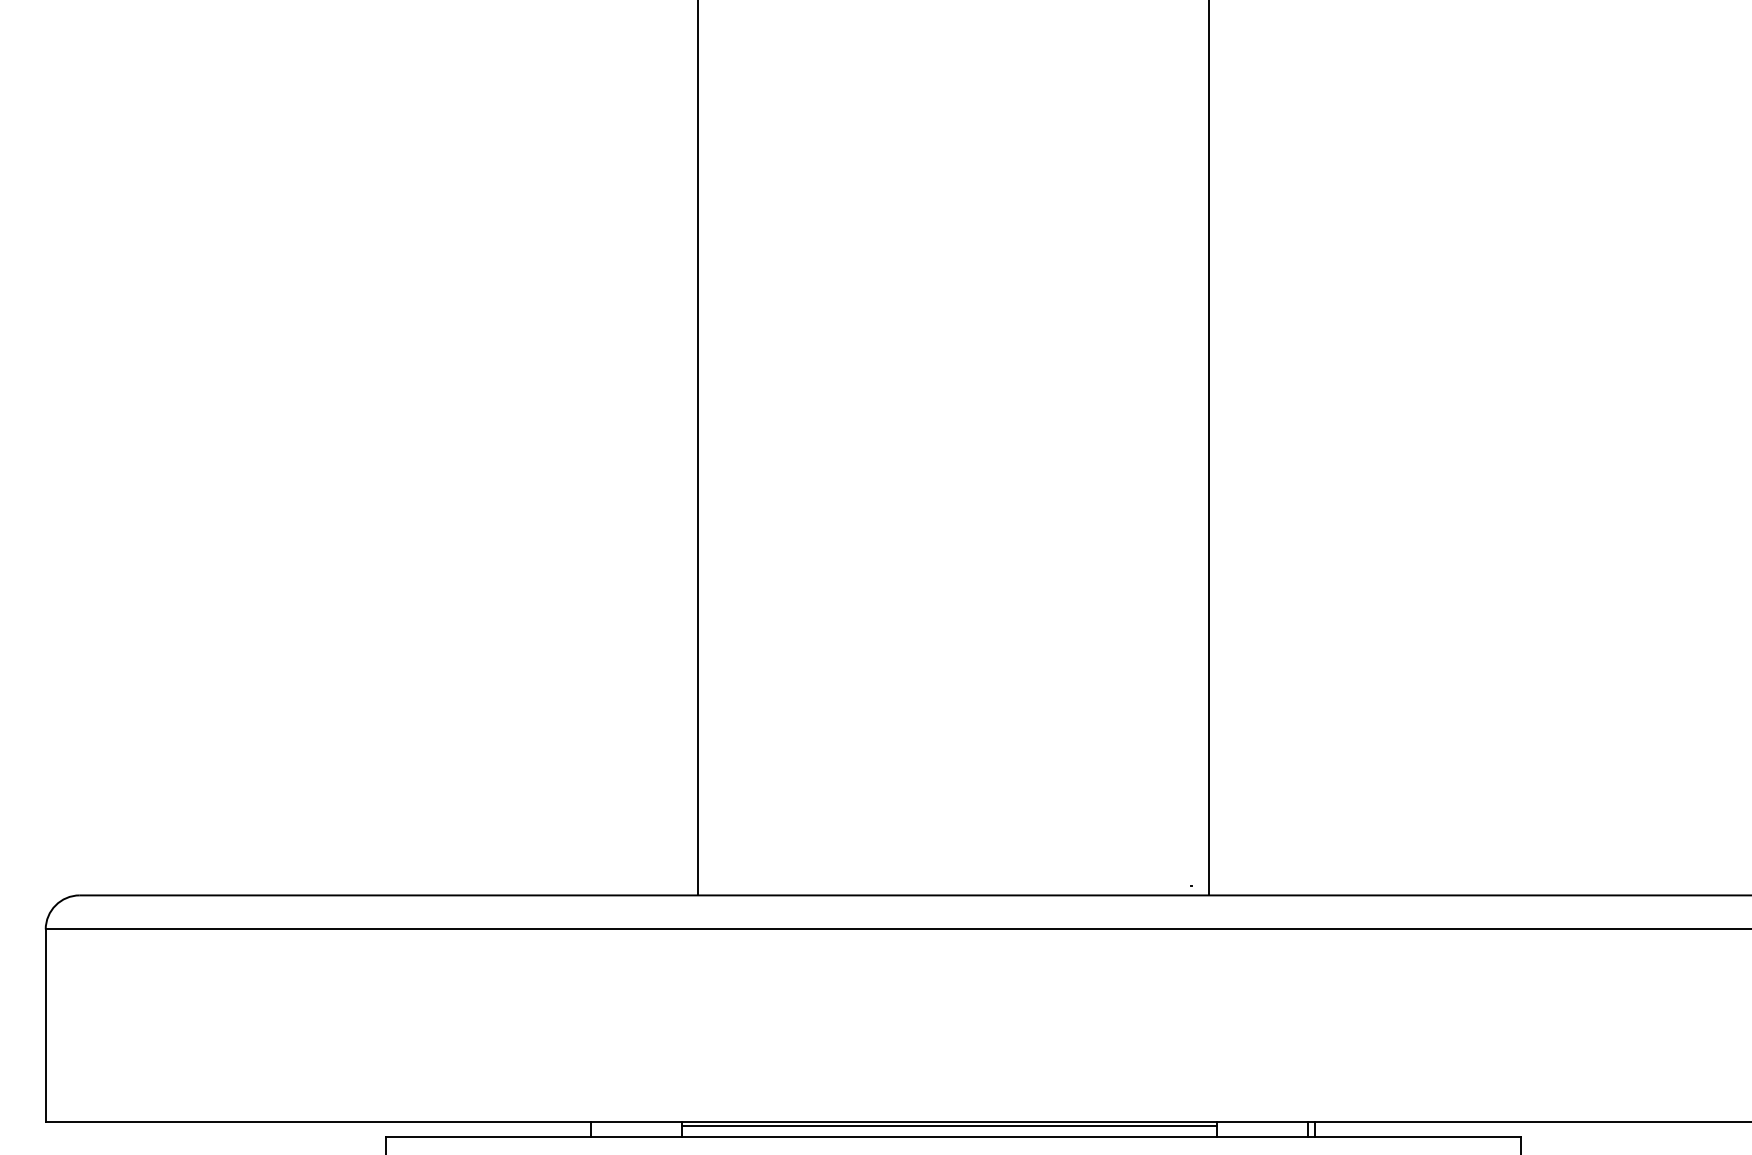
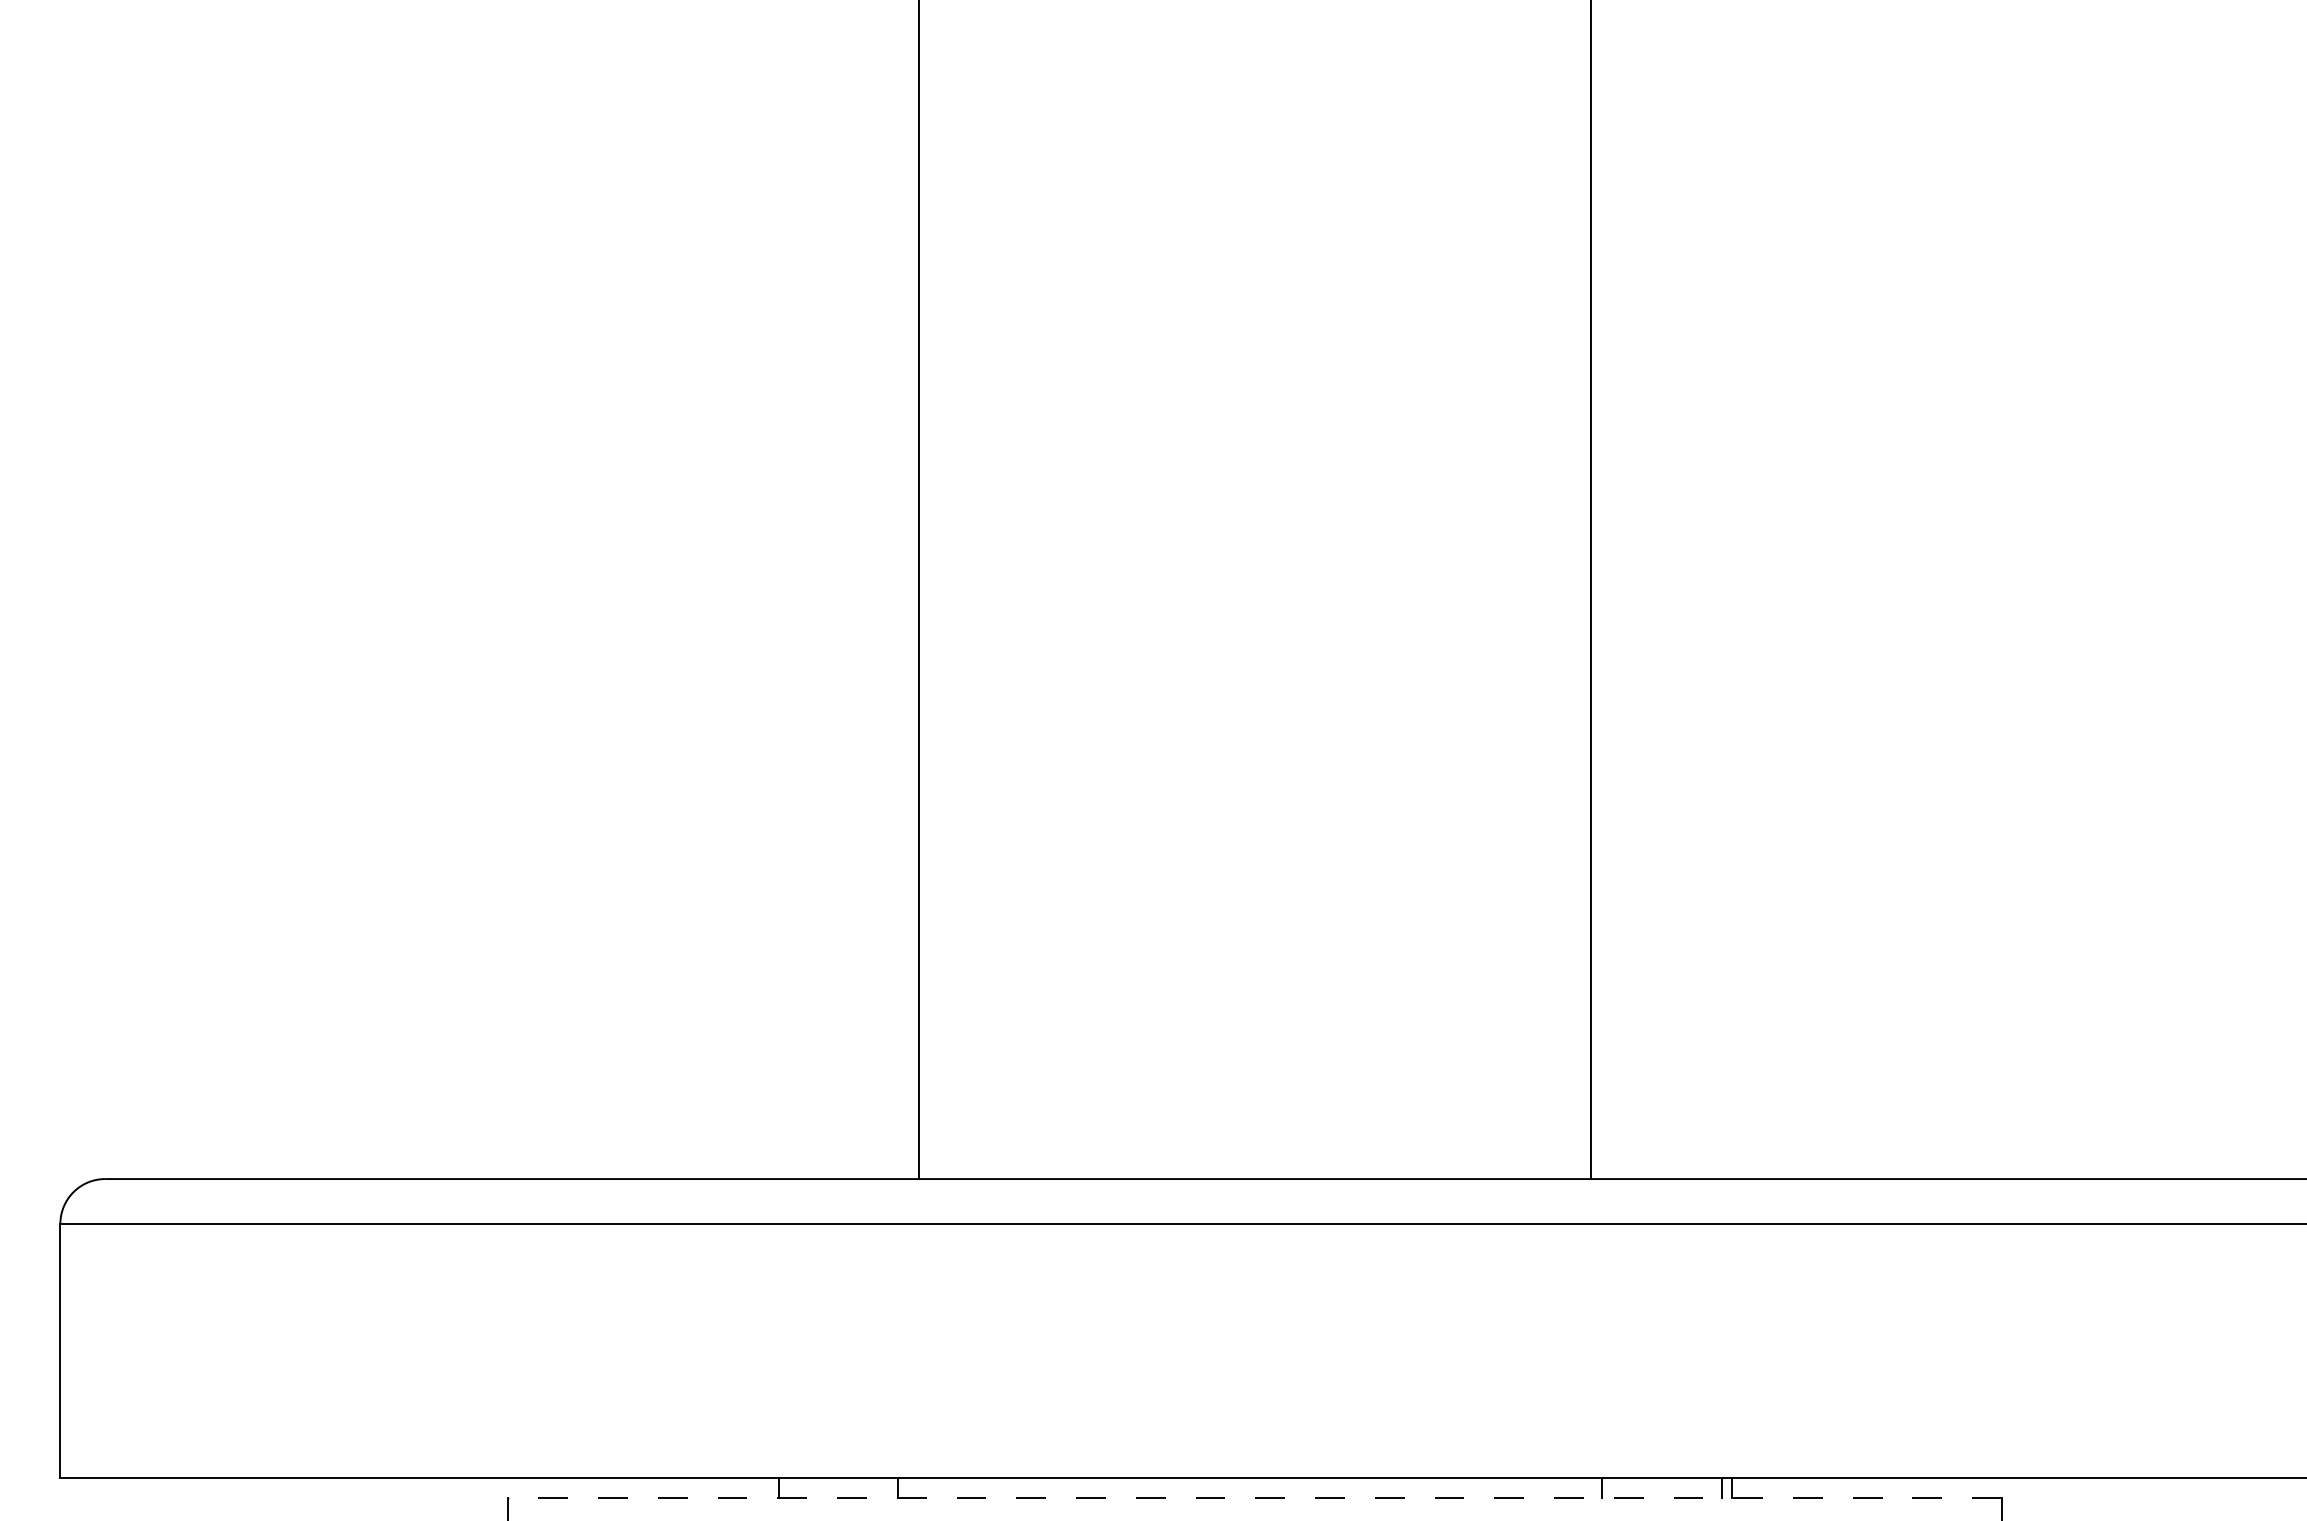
line: (948, 1125) -> (1248, 1481), removed
line: (952, 1137) -> (1254, 1497), solid -> dashed

